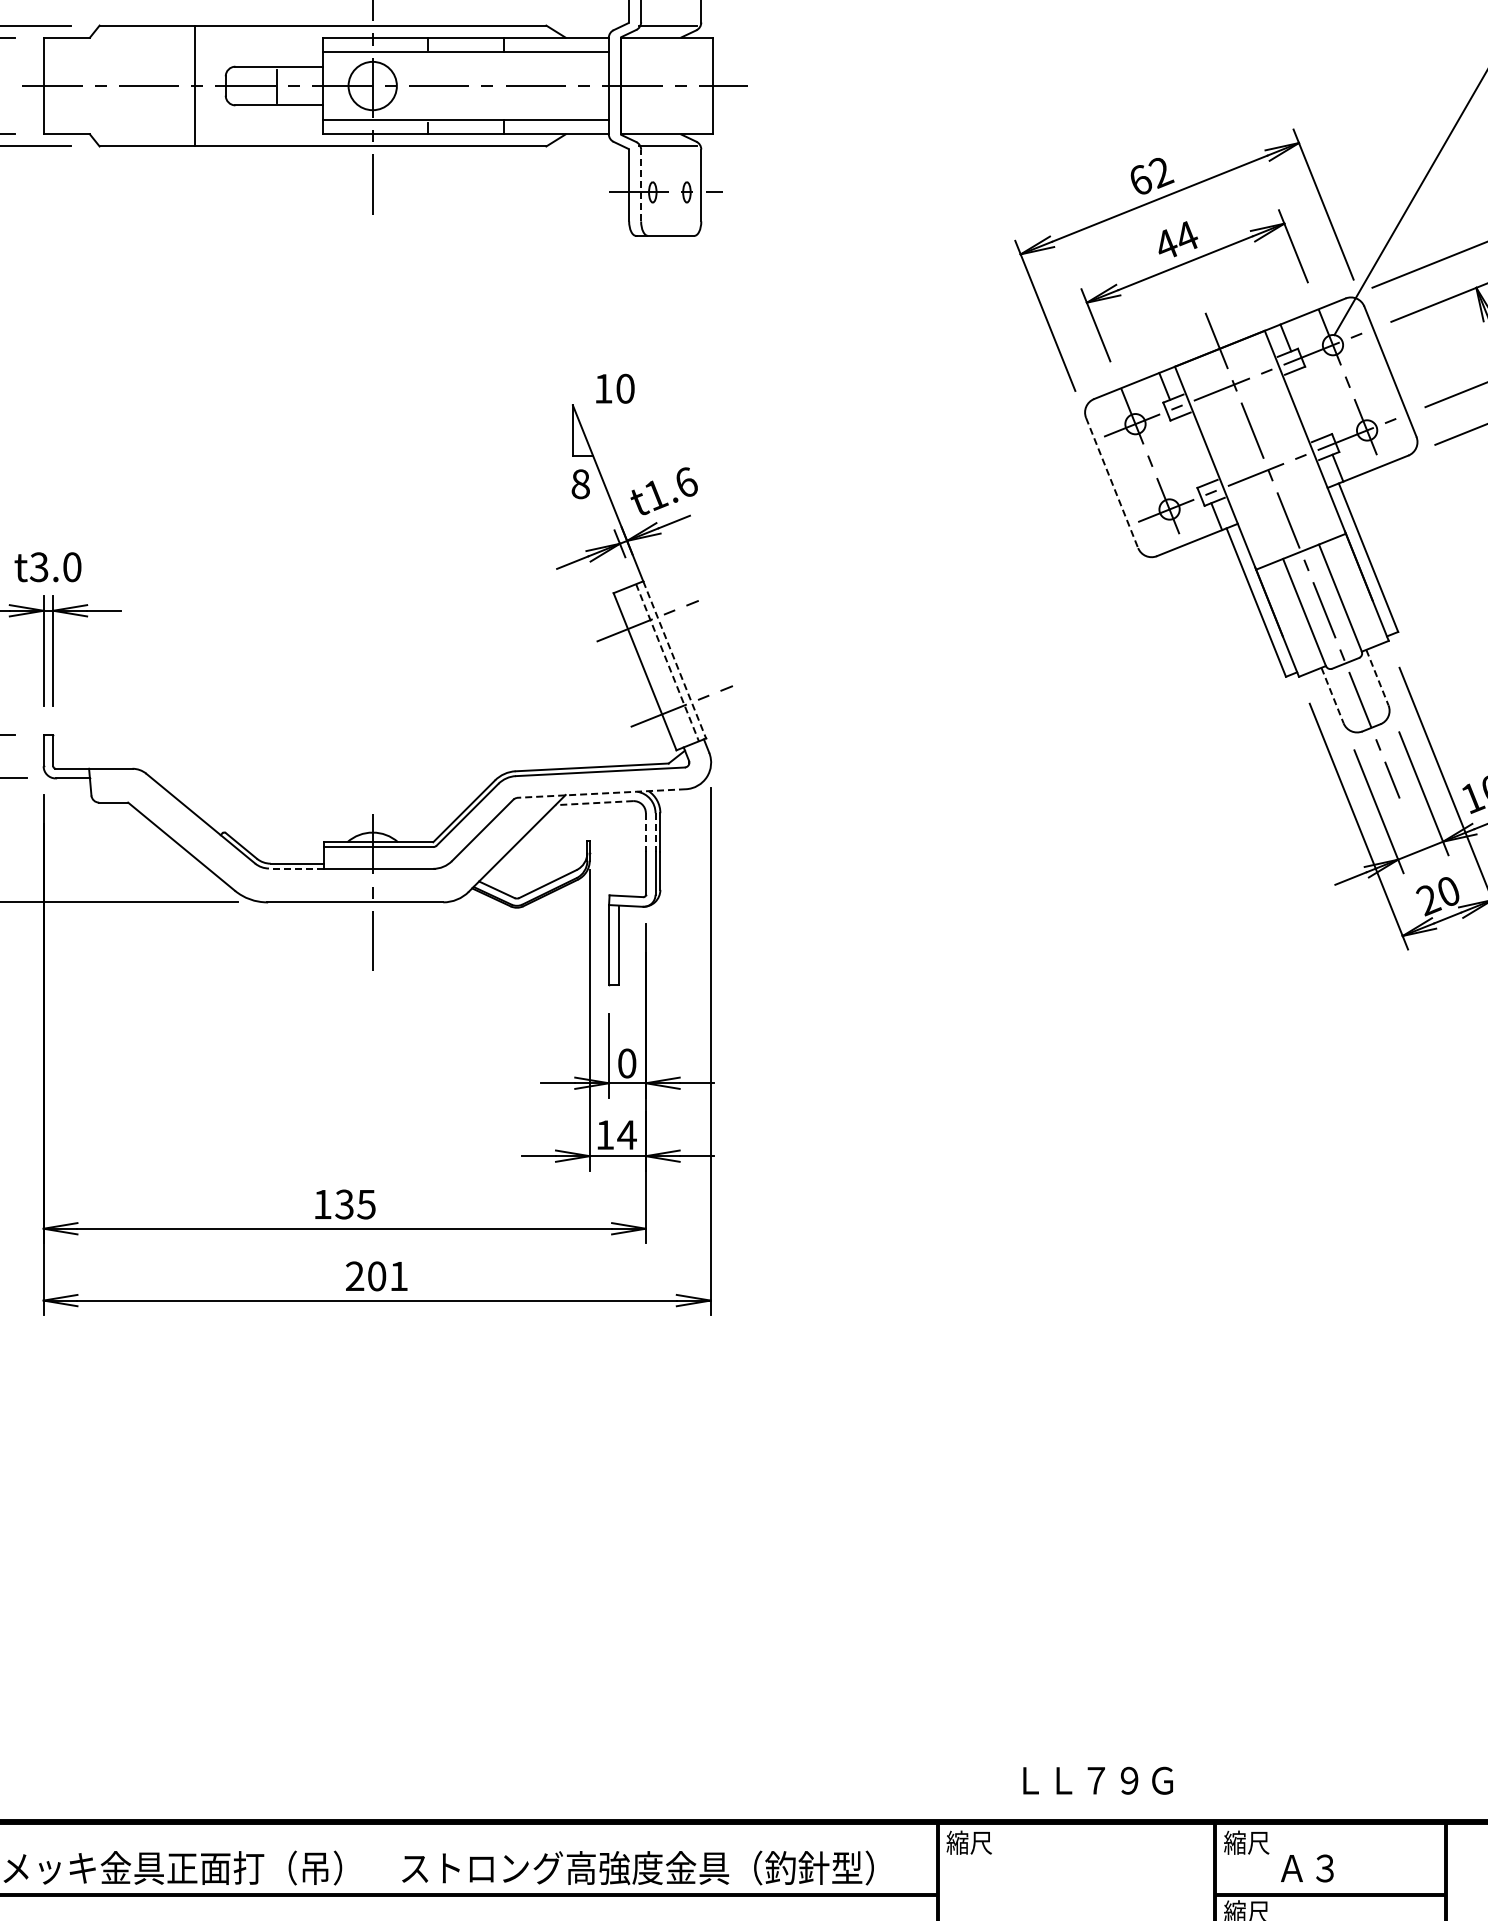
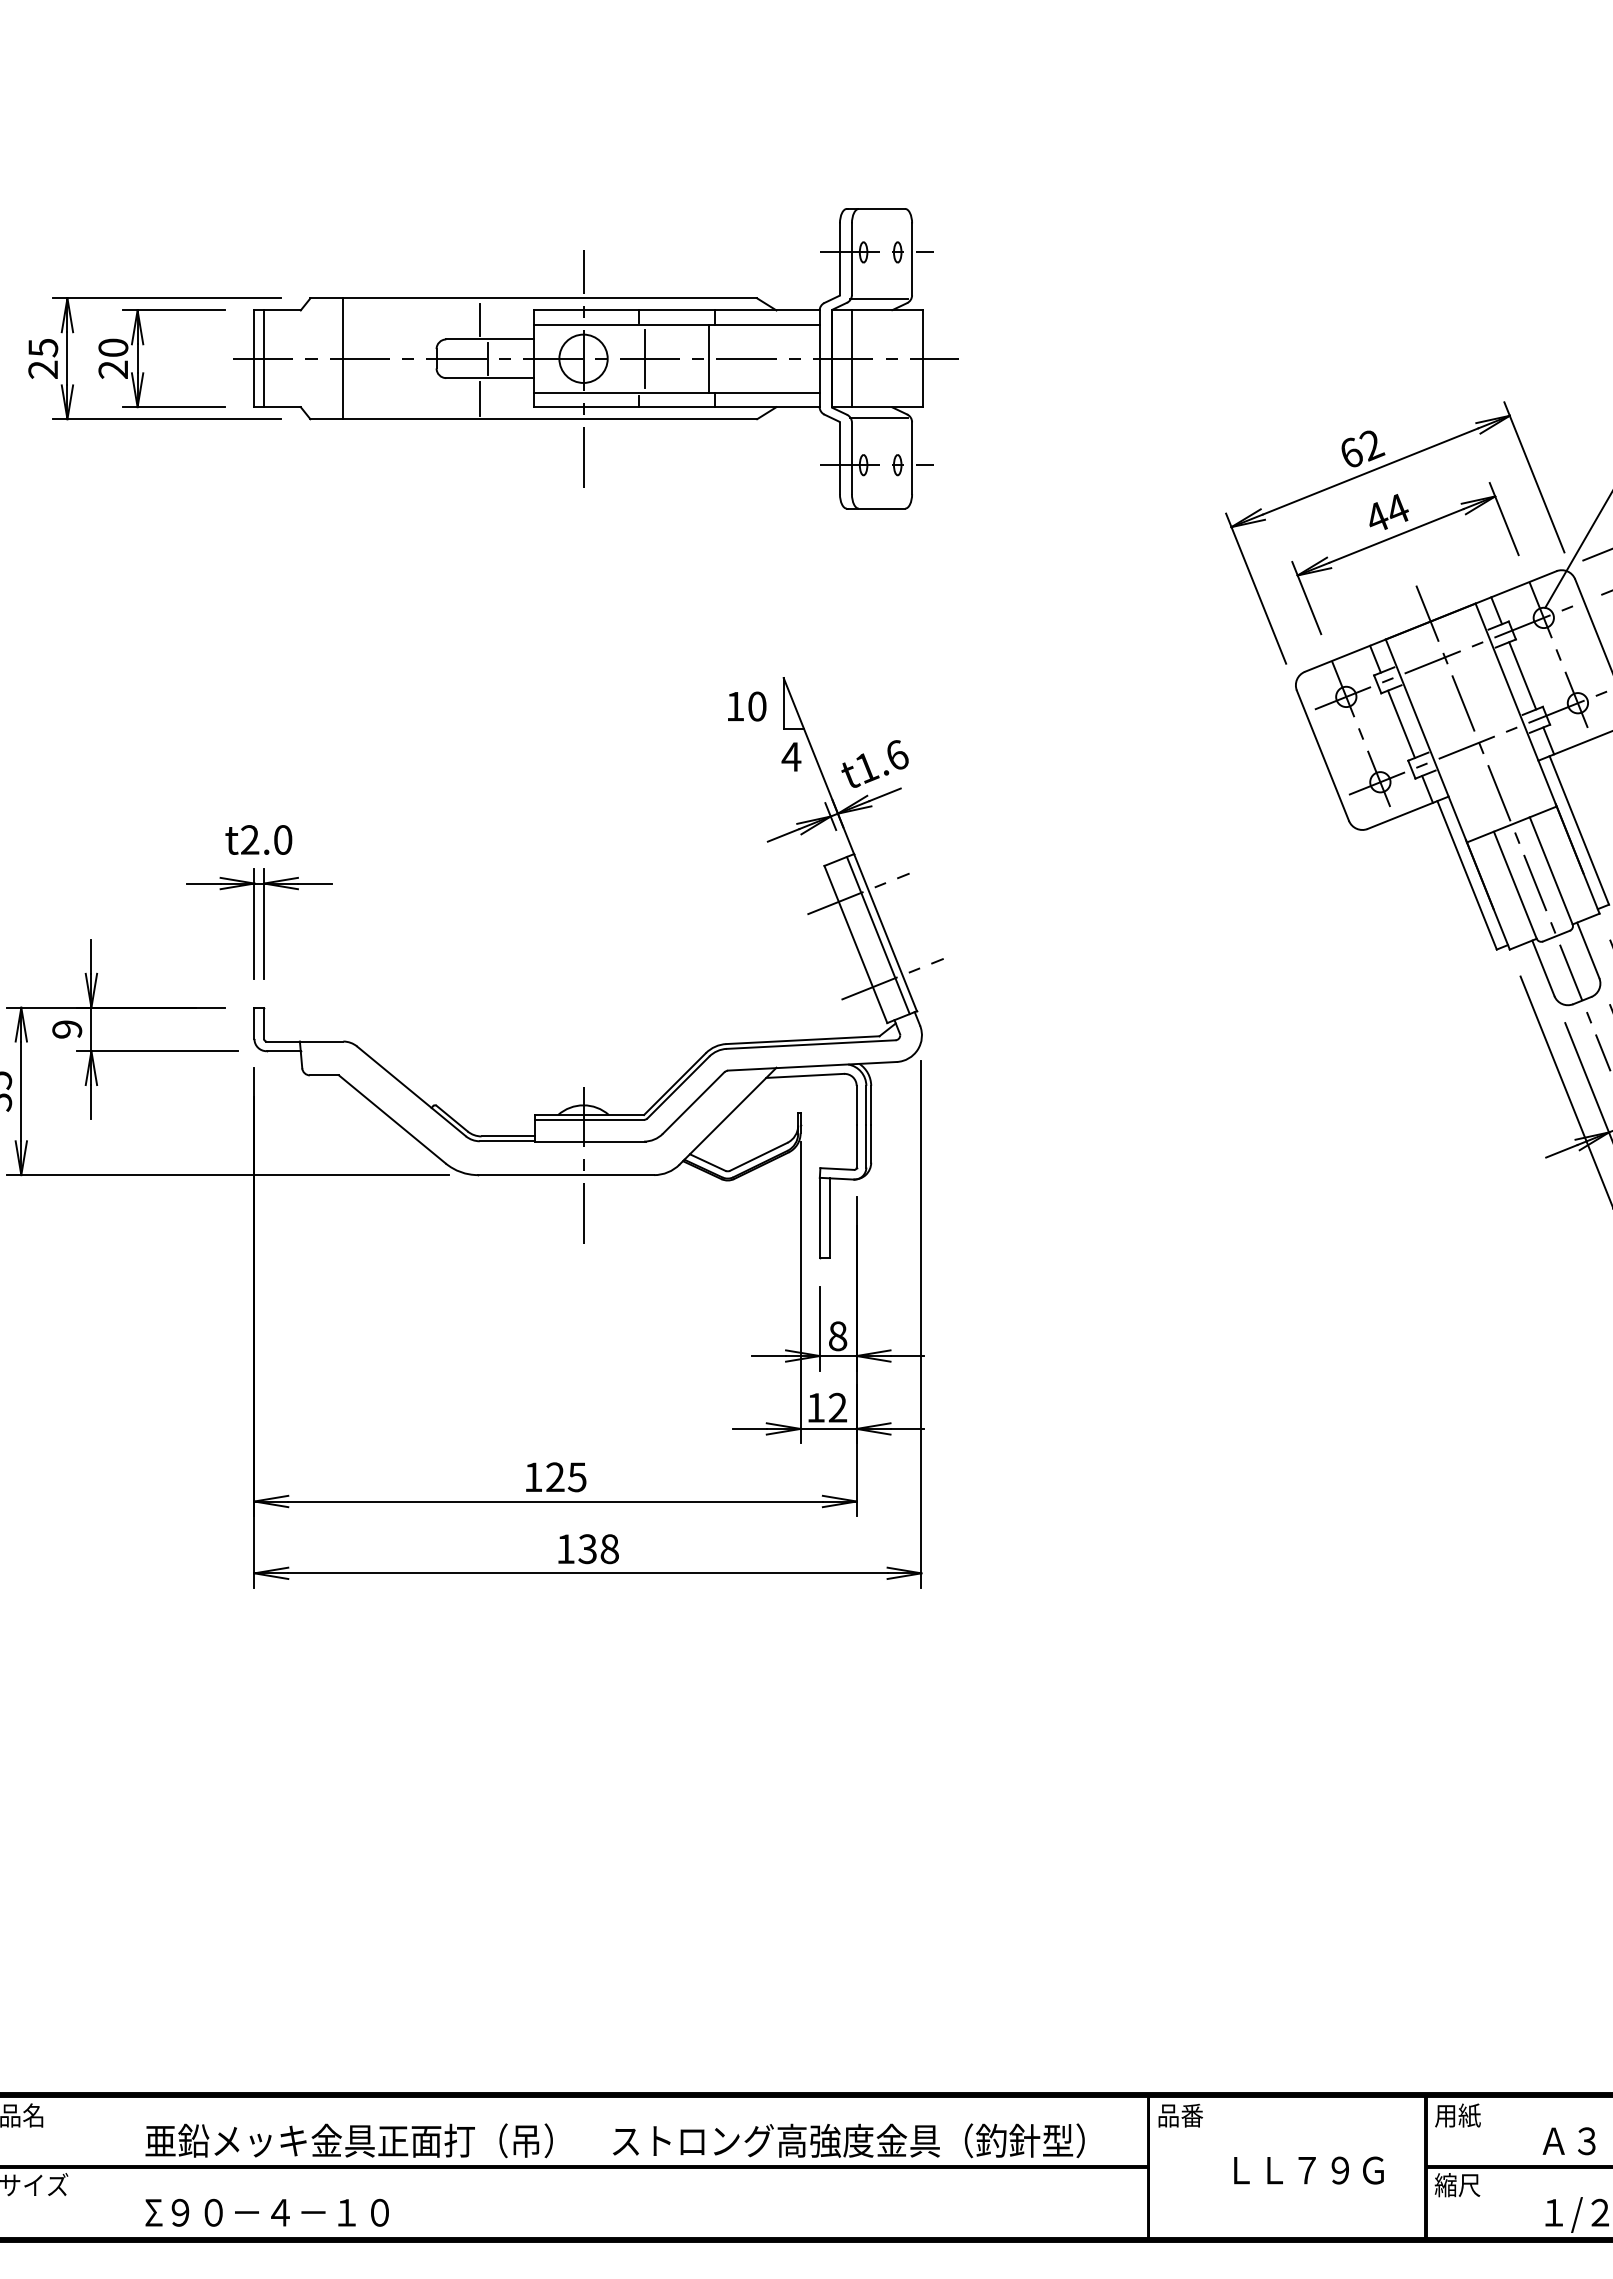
line: (268, 46) -> (479, 319), added
line: (53, 85) -> (264, 358), added
line: (194, 85) -> (343, 358), moved
line: (433, 85) -> (644, 358), added
line: (497, 85) -> (708, 358), added
line: (640, 85) -> (851, 358), added
line: (268, 125) -> (479, 398), added
line: (640, 185) -> (851, 458), dashed -> solid
text: (615, 388) -> (747, 706), moved
line: (1311, 402) -> (1522, 675), added
line: (1190, 450) -> (1401, 723), added
text: (580, 483) -> (791, 756), 8 -> 4
line: (1112, 483) -> (1323, 756), dashed -> solid
text: (38, 566) -> (249, 839), t3.0 -> t2.0
line: (674, 659) -> (885, 932), dashed -> solid
line: (667, 662) -> (878, 935), dashed -> solid
line: (1377, 677) -> (1588, 950), dashed -> solid
line: (1332, 695) -> (1543, 968), dashed -> solid
line: (601, 793) -> (812, 1066), dashed -> solid
line: (594, 802) -> (805, 1075), dashed -> solid
line: (645, 832) -> (856, 1105), dashed -> solid
line: (655, 832) -> (866, 1105), dashed -> solid
line: (296, 868) -> (507, 1141), dashed -> solid
text: (627, 1063) -> (838, 1336), 0 -> 8
text: (626, 1134) -> (837, 1407), 14 -> 12
text: (344, 1204) -> (555, 1477), 135 -> 125
text: (376, 1276) -> (587, 1549), 201 -> 138
text: (1097, 1780) -> (1308, 2170), moved
text: (969, 1842) -> (1180, 2115), 縮尺 -> 品番
text: (1246, 1842) -> (1457, 2115), 縮尺 -> 用紙
text: (1306, 1868) -> (1568, 2141), moved

